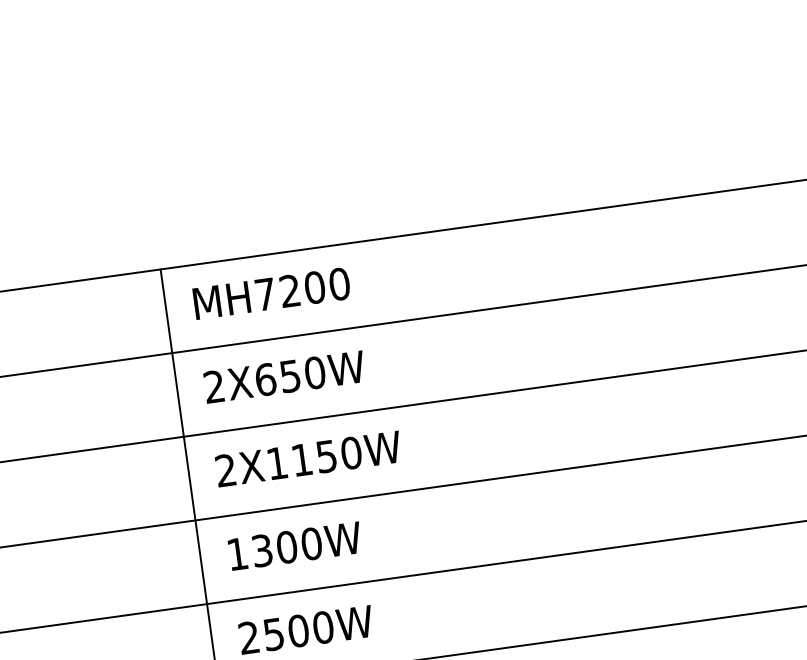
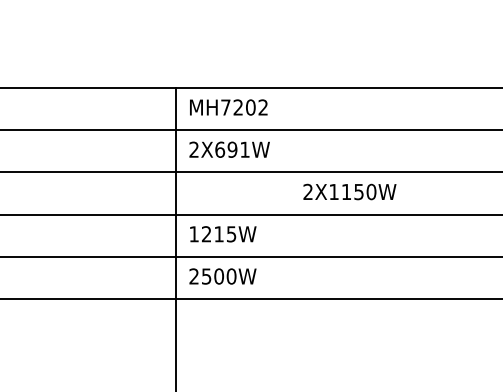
text: (340, 284) -> (263, 107), MH7200 -> MH7202
text: (302, 374) -> (238, 149), 2X650W -> 2X691W
text: (307, 458) -> (349, 191), moved
text: (287, 547) -> (219, 234), 1300W -> 1215W

